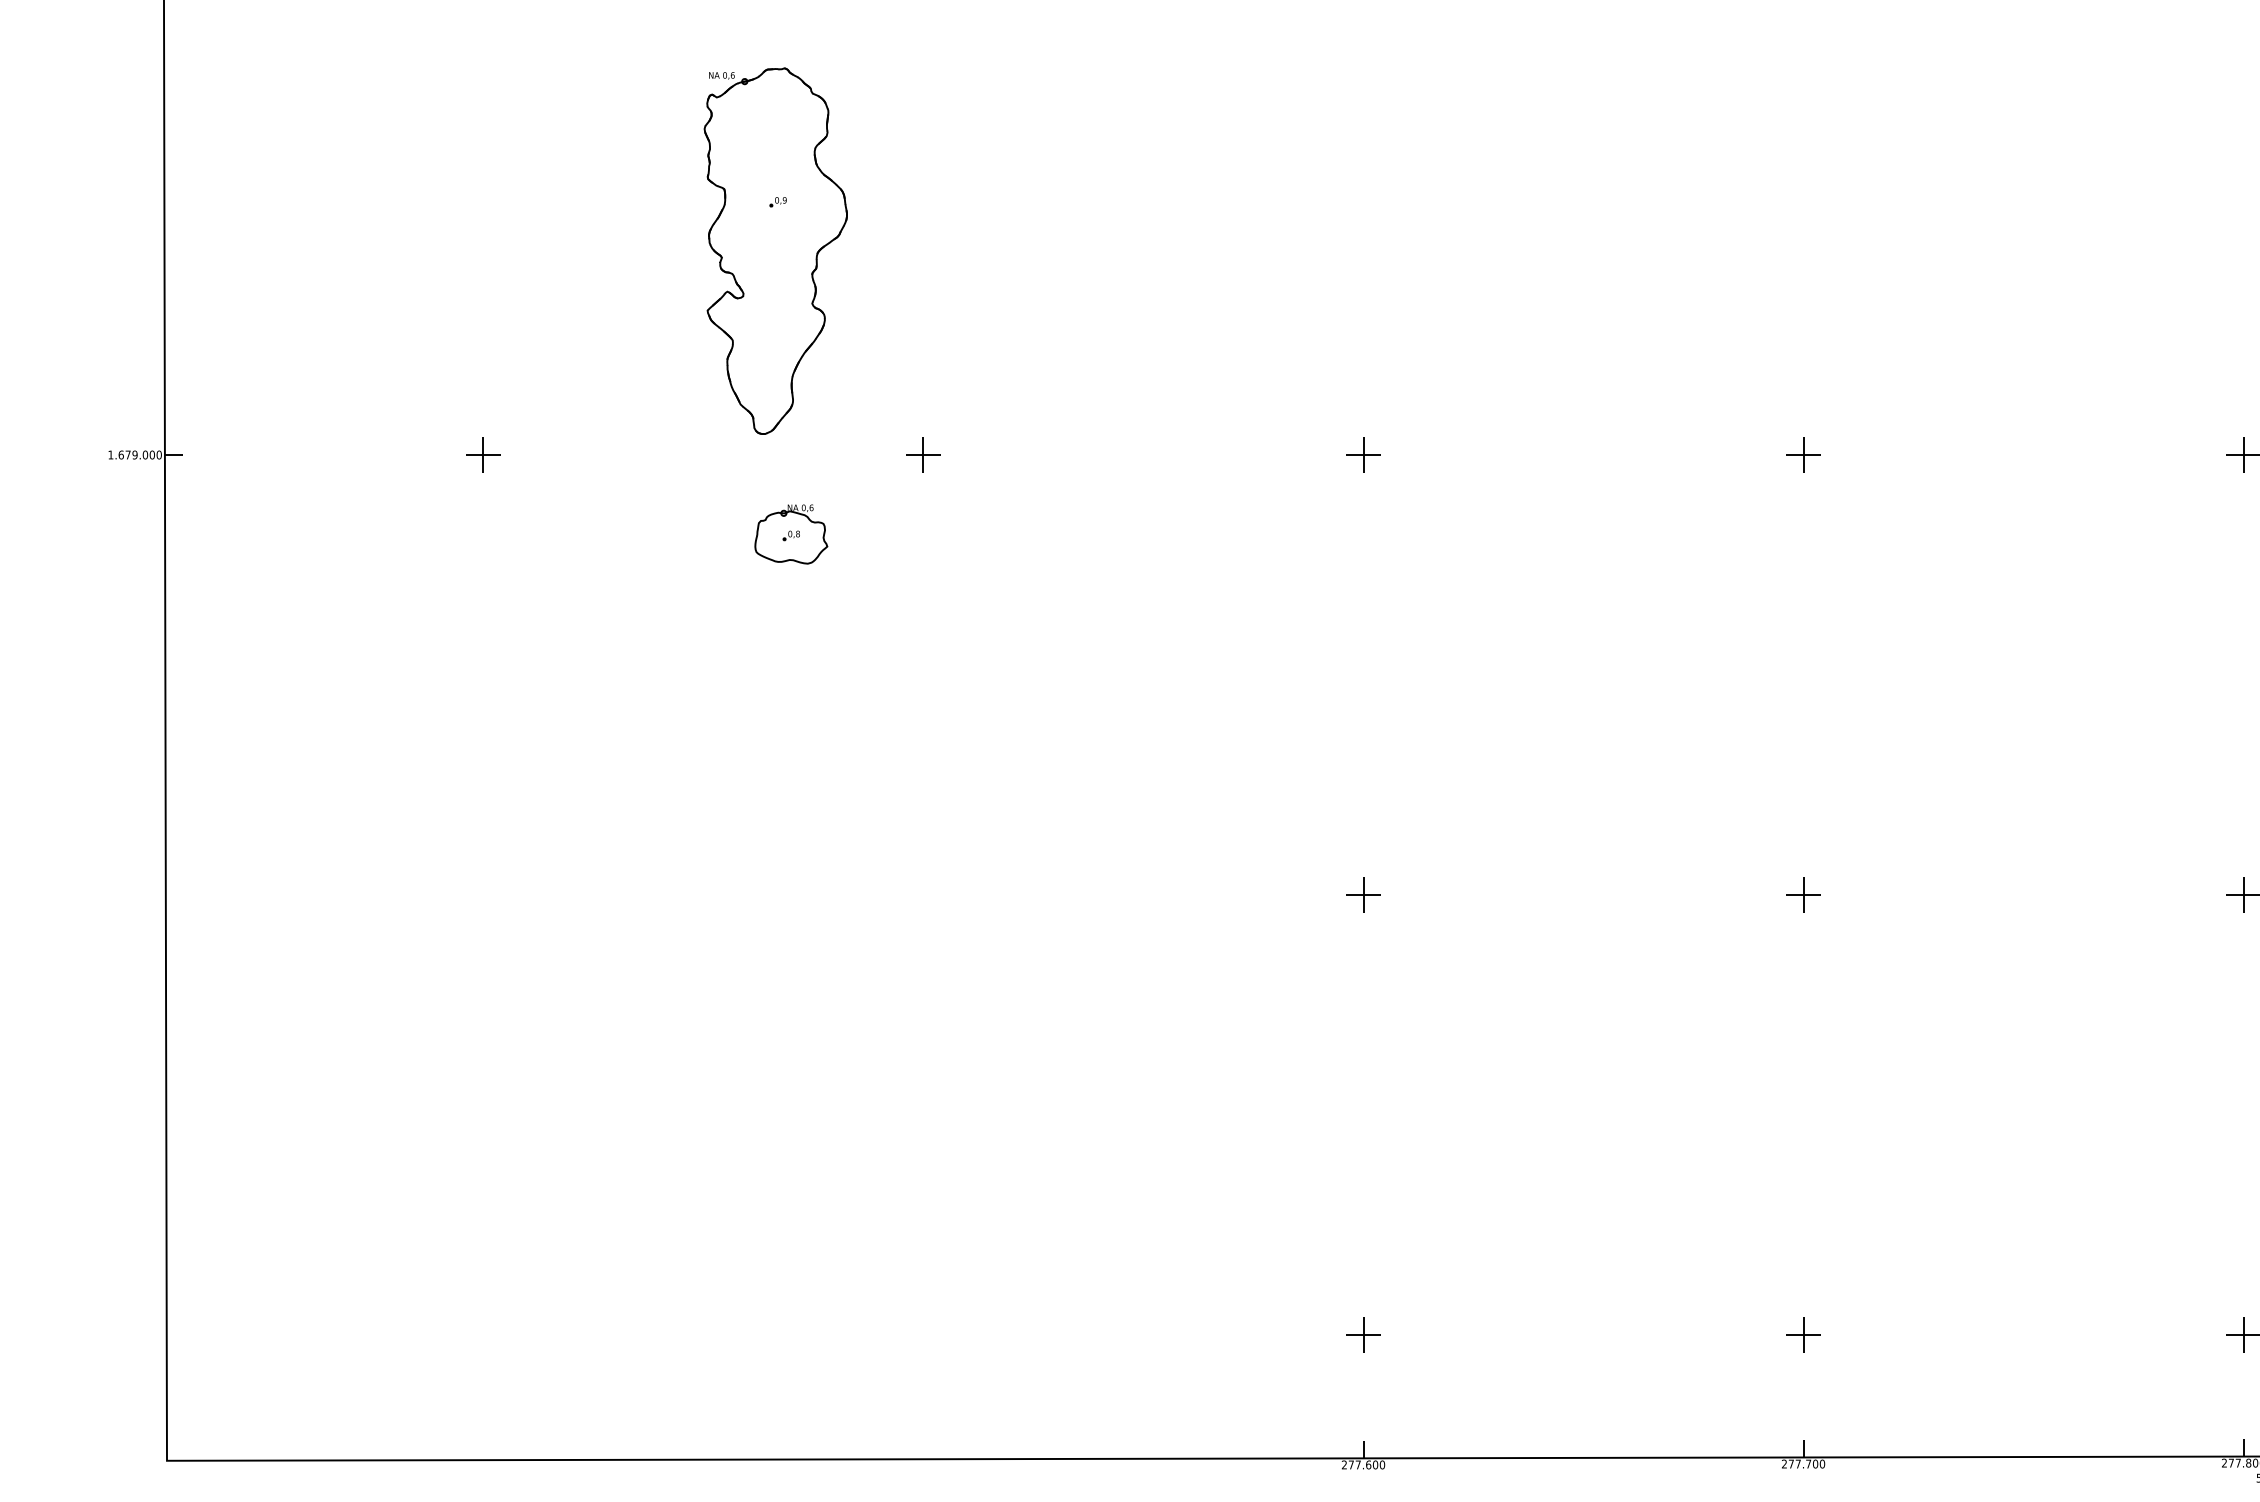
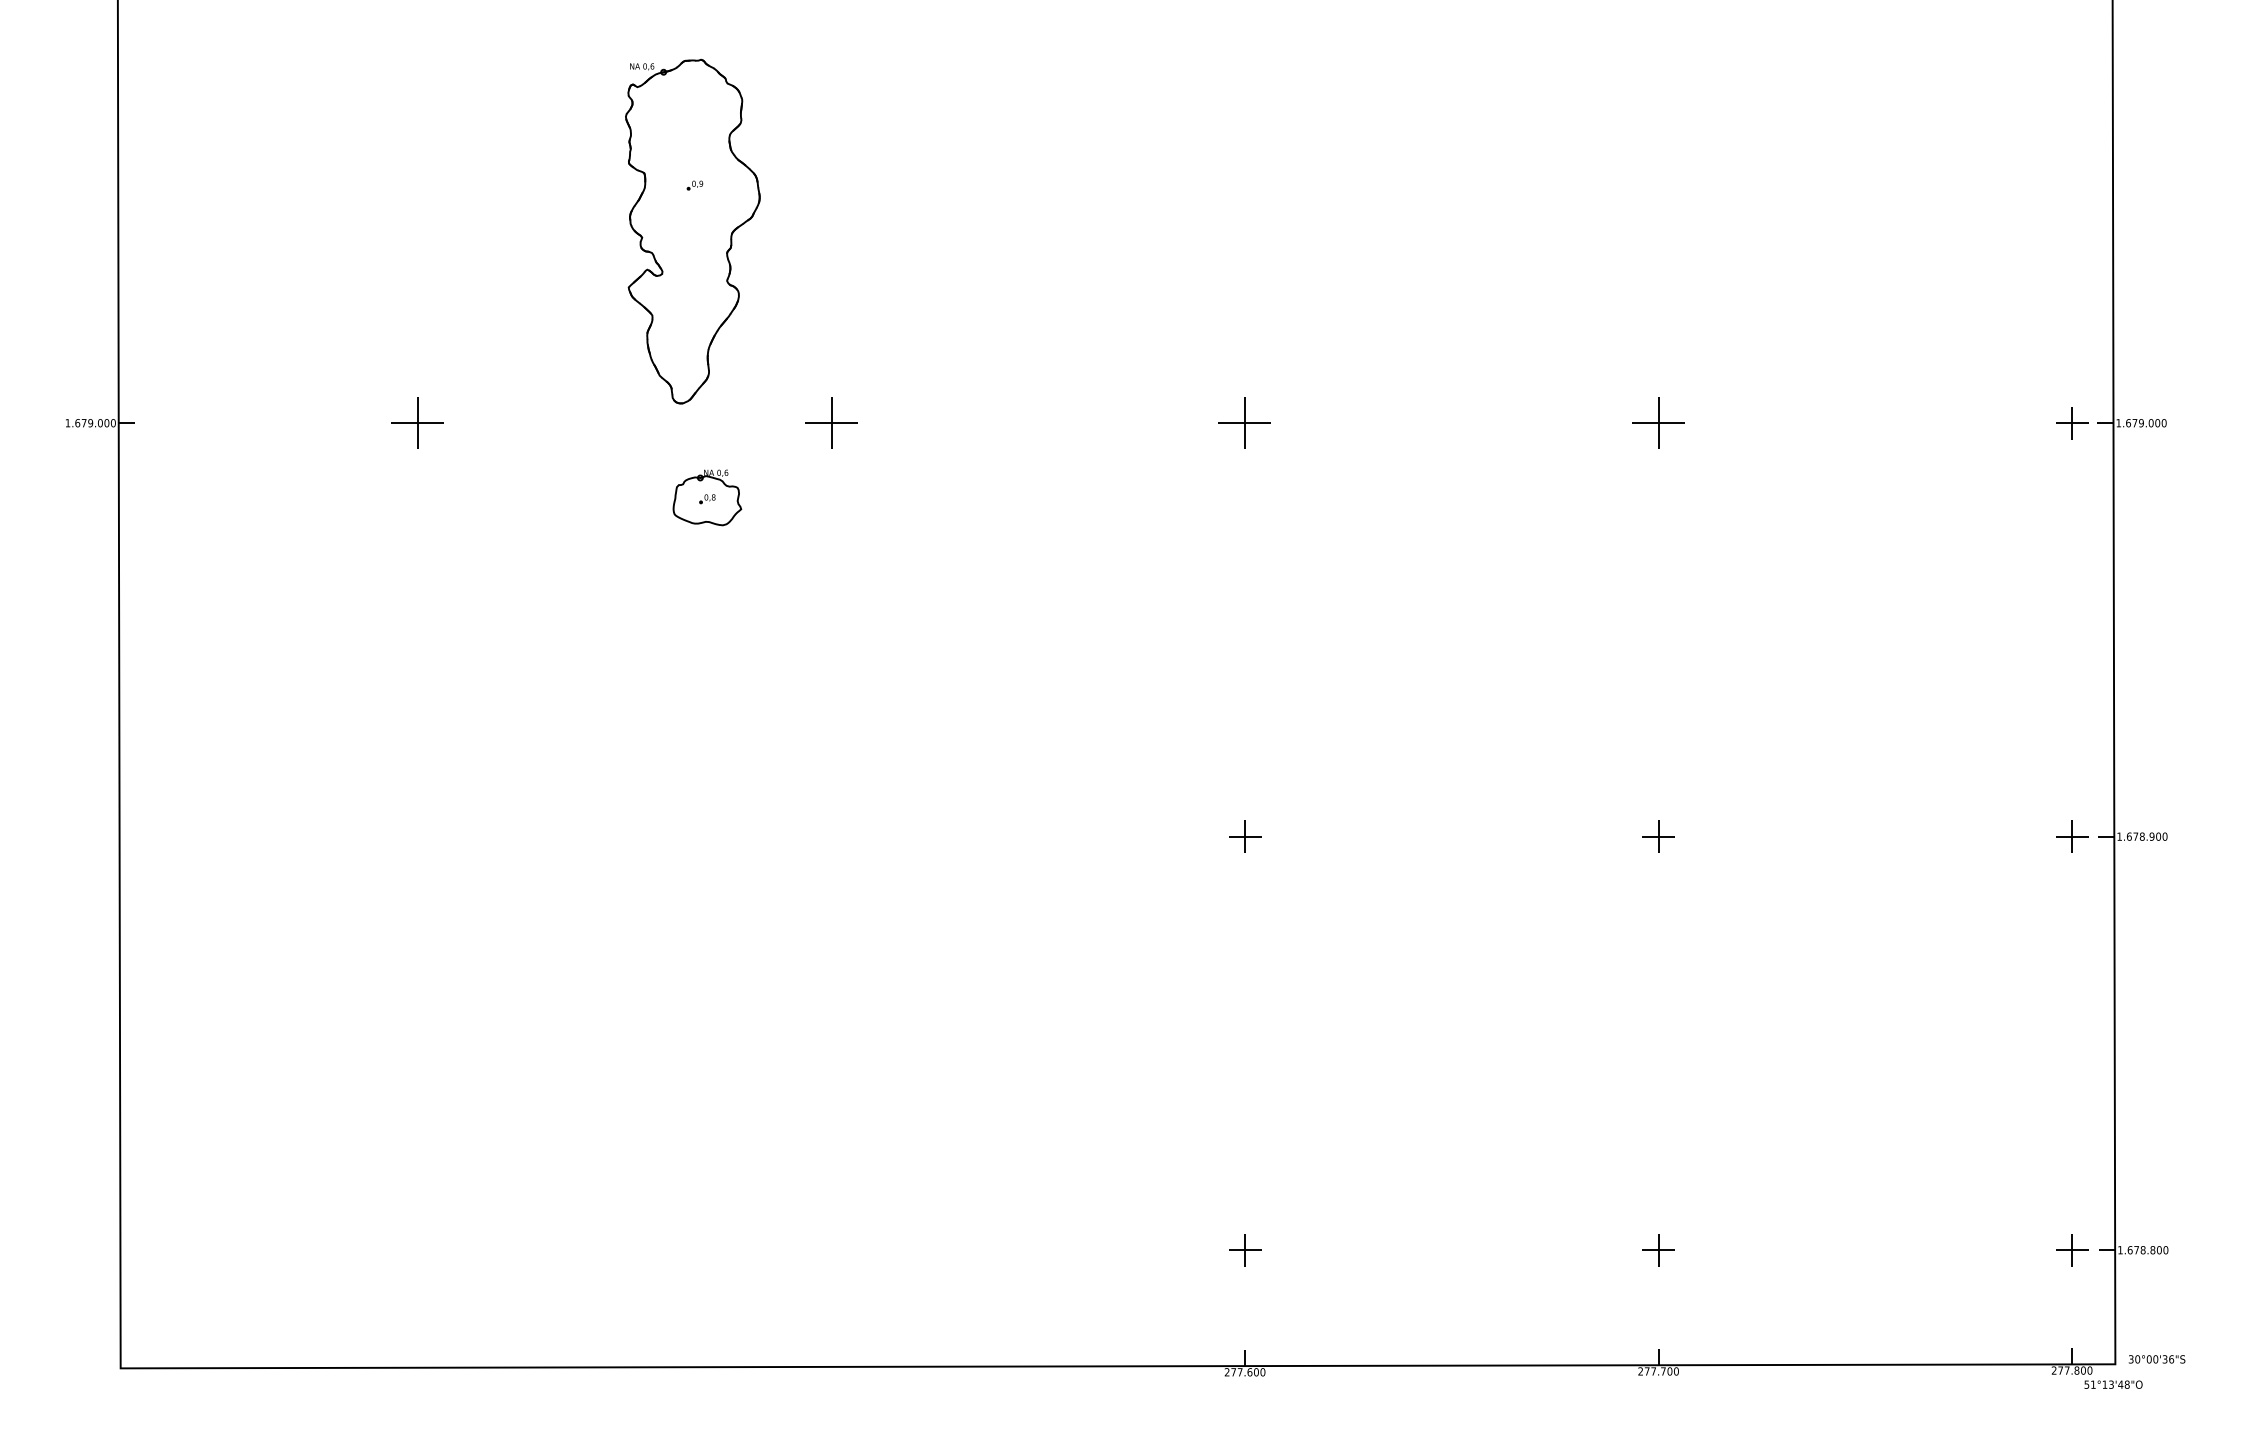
part: (483, 455) -> (418, 423), size x1.6
part: (923, 455) -> (831, 423), size x1.6
part: (1363, 455) -> (1245, 423), size x1.6
part: (1803, 455) -> (1658, 423), size x1.6

